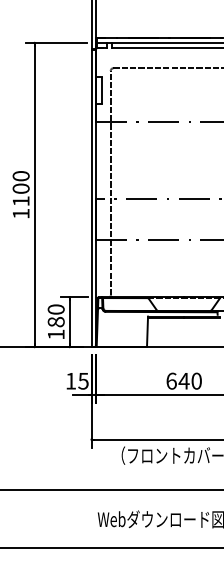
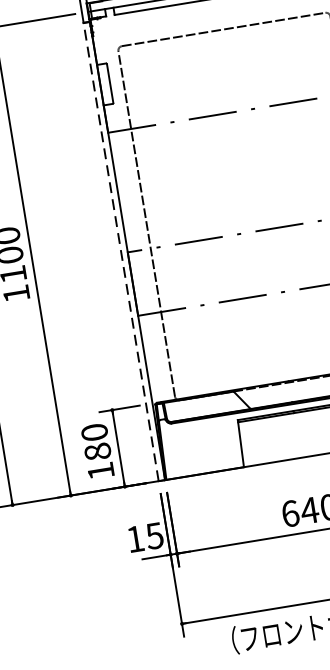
line: (91, 198) -> (120, 252), solid -> dashed

